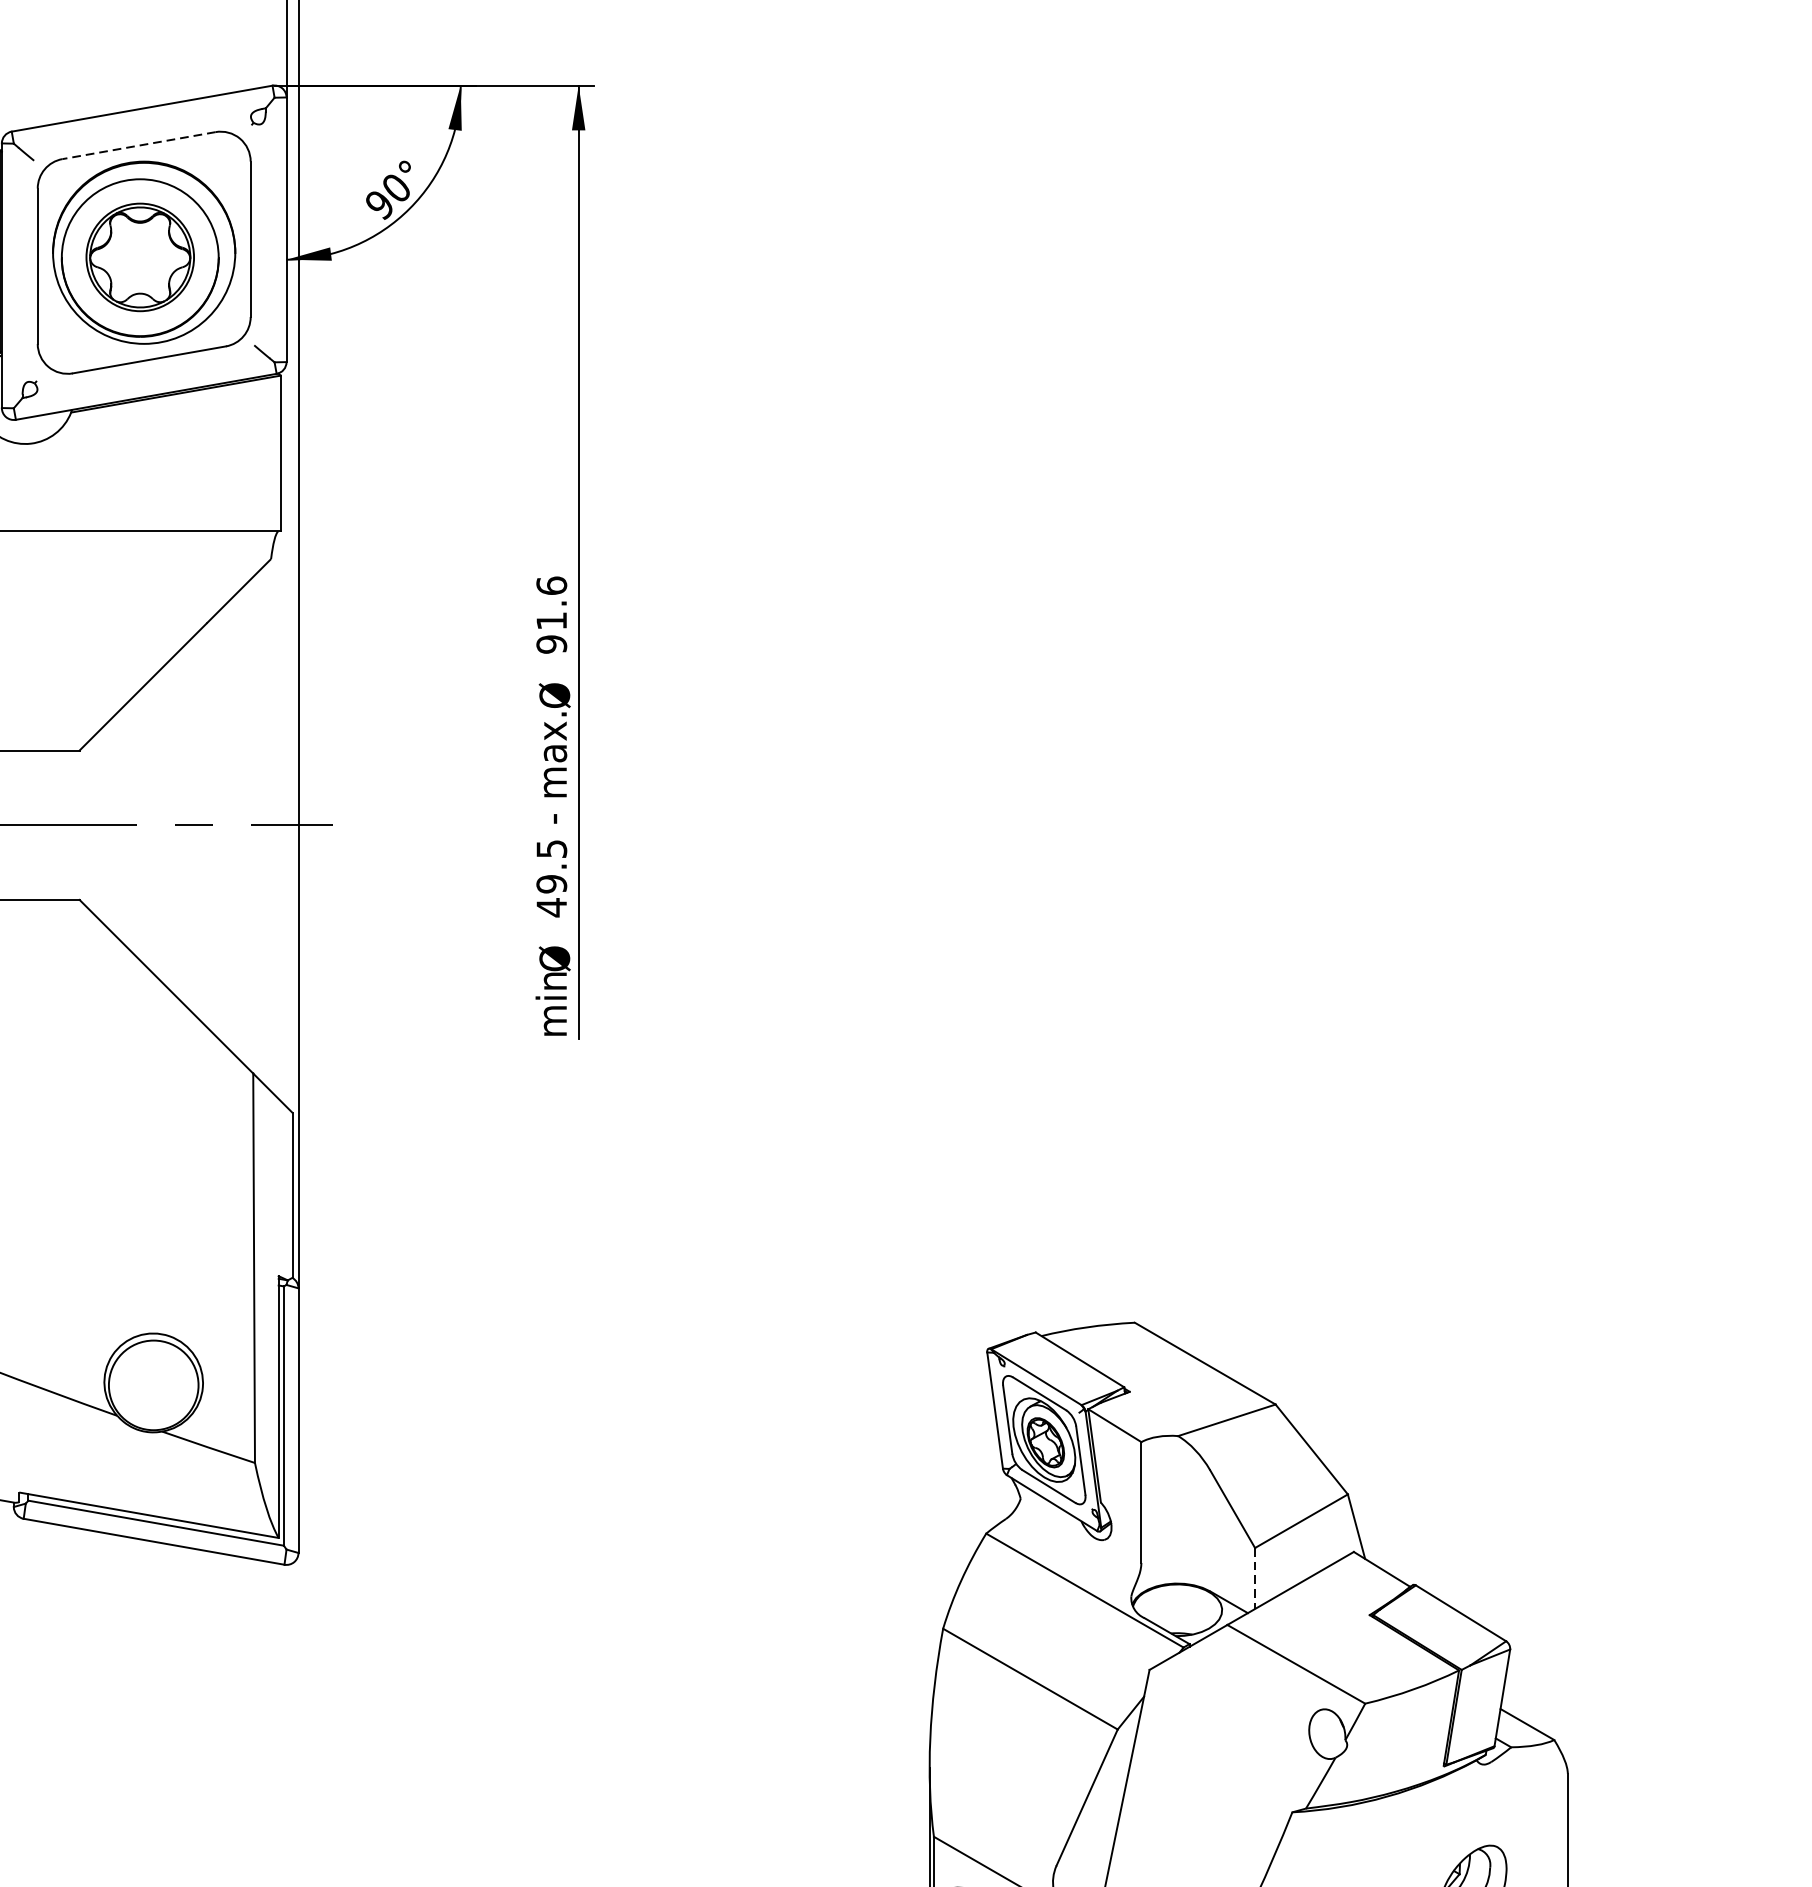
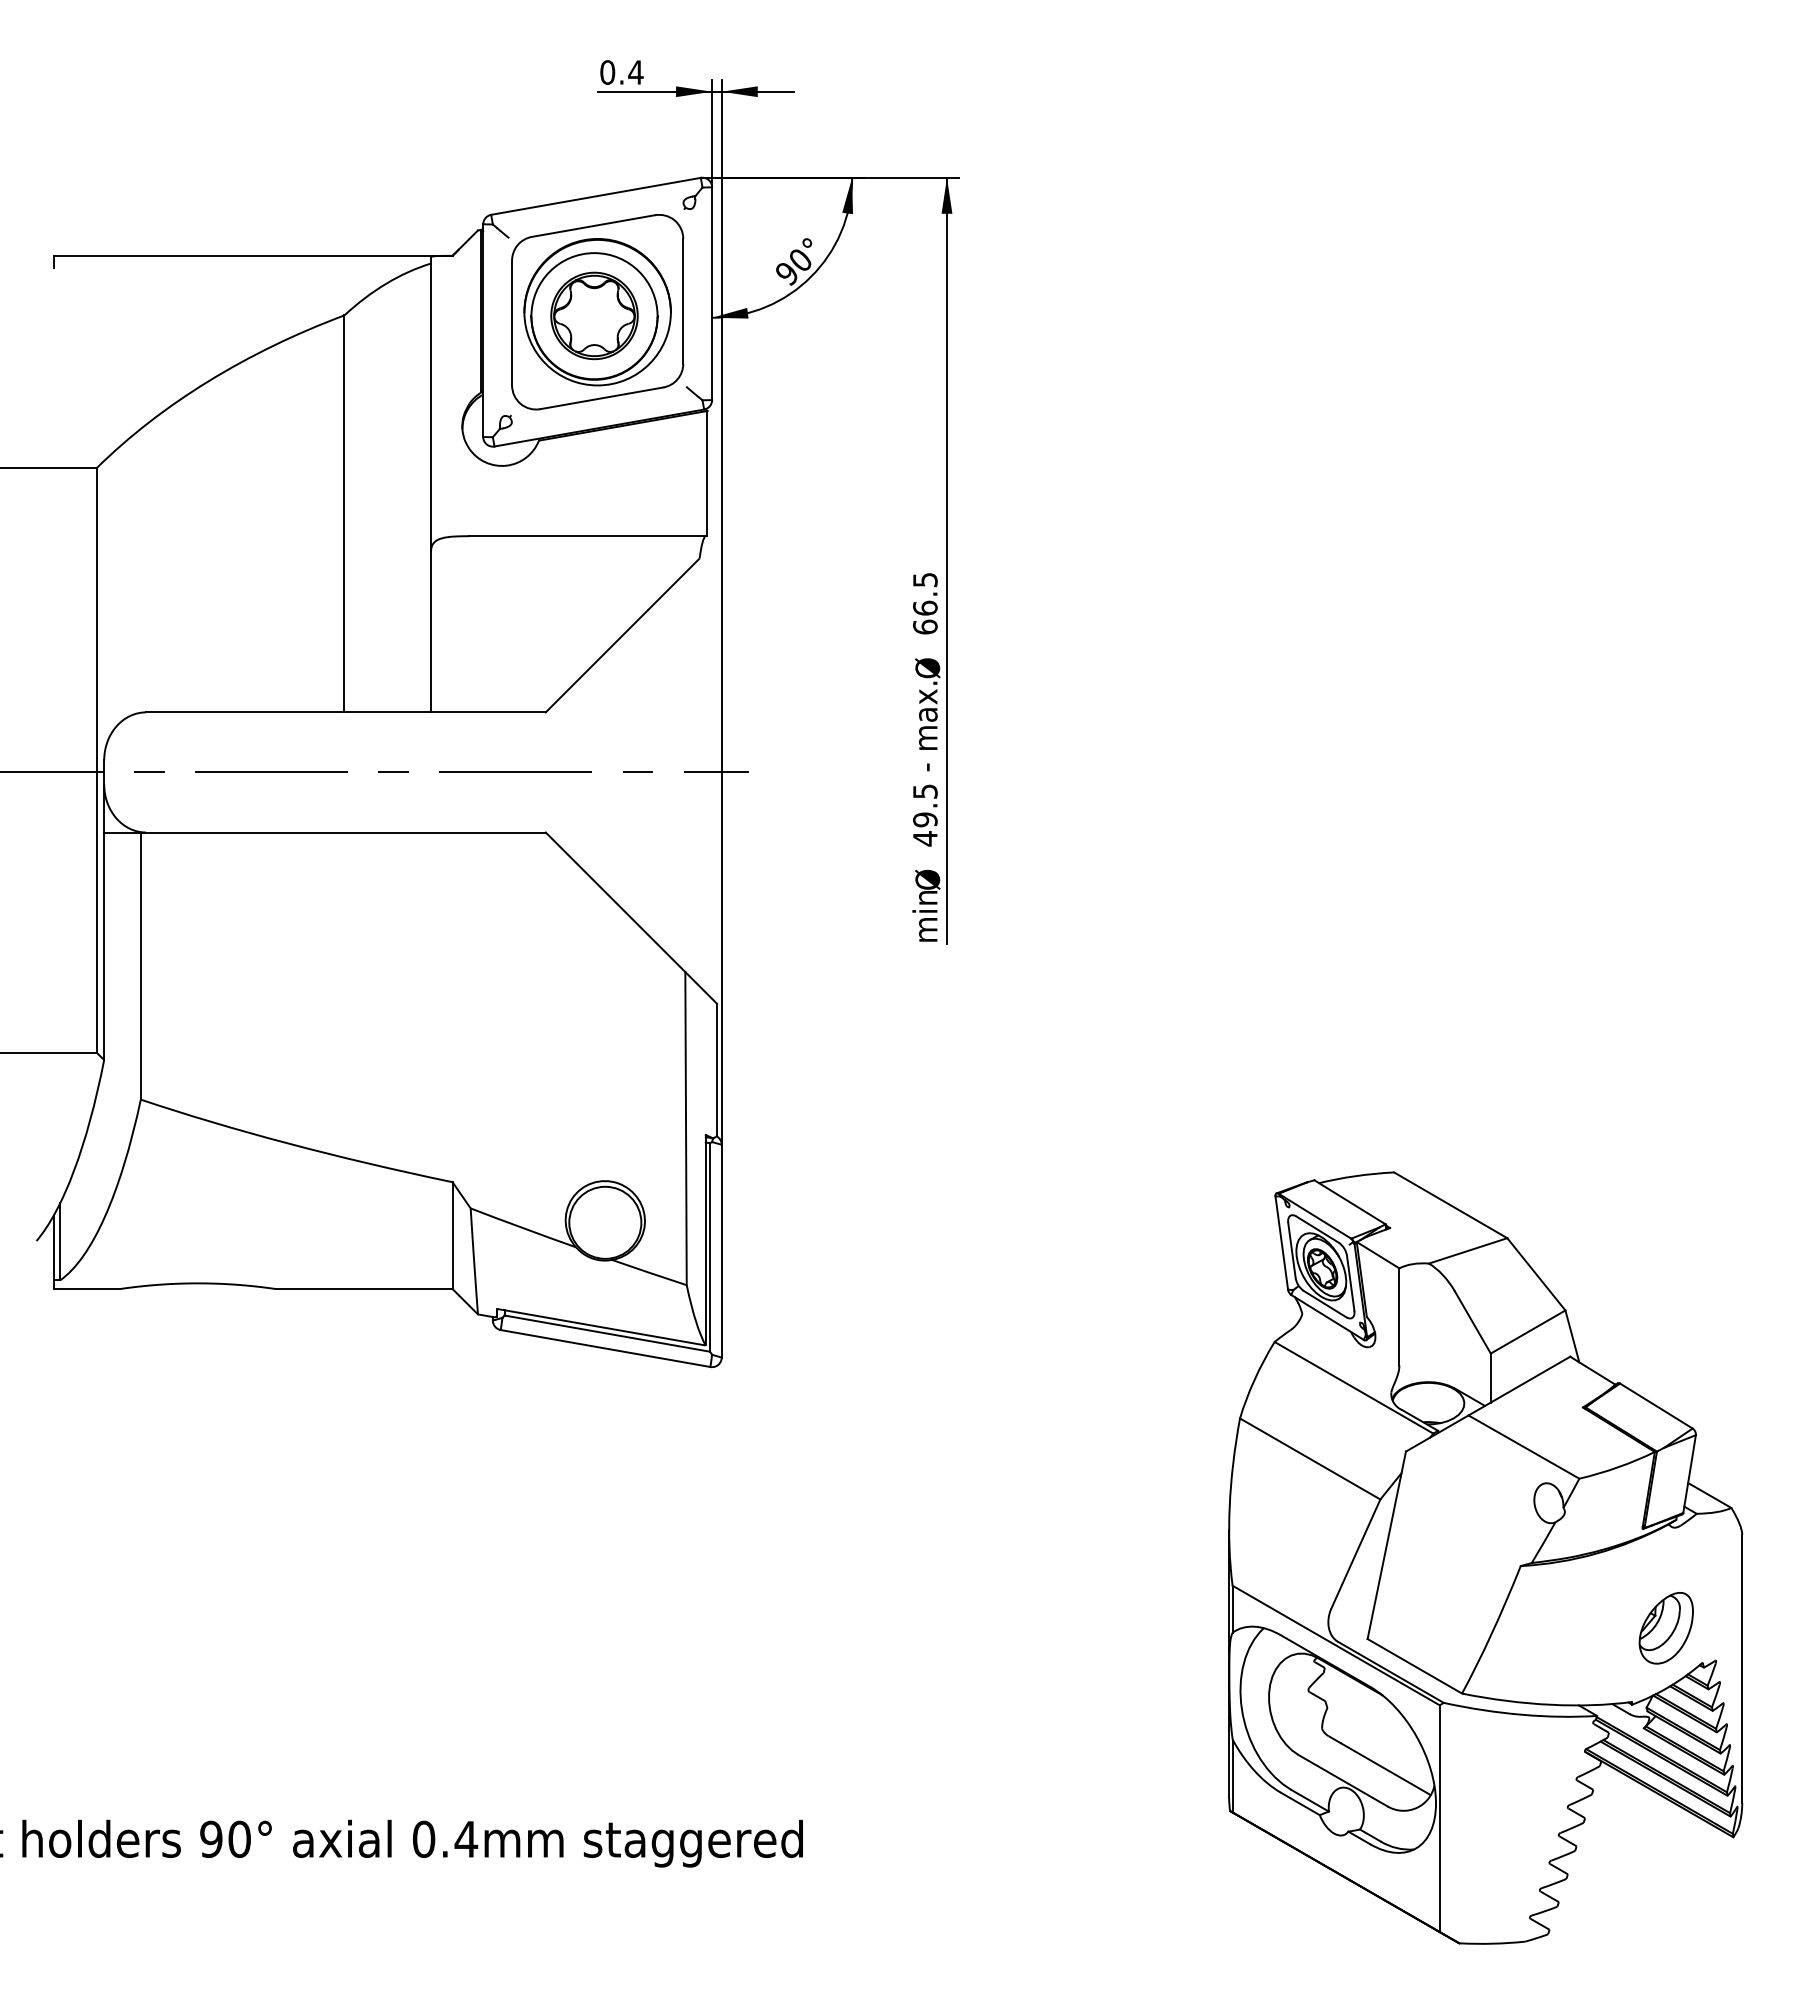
line: (139, 146) -> (593, 226), dashed -> solid
text: (551, 615) -> (925, 603), 91.6 -> 66.5
line: (1254, 1579) -> (1490, 1378), dashed -> solid

